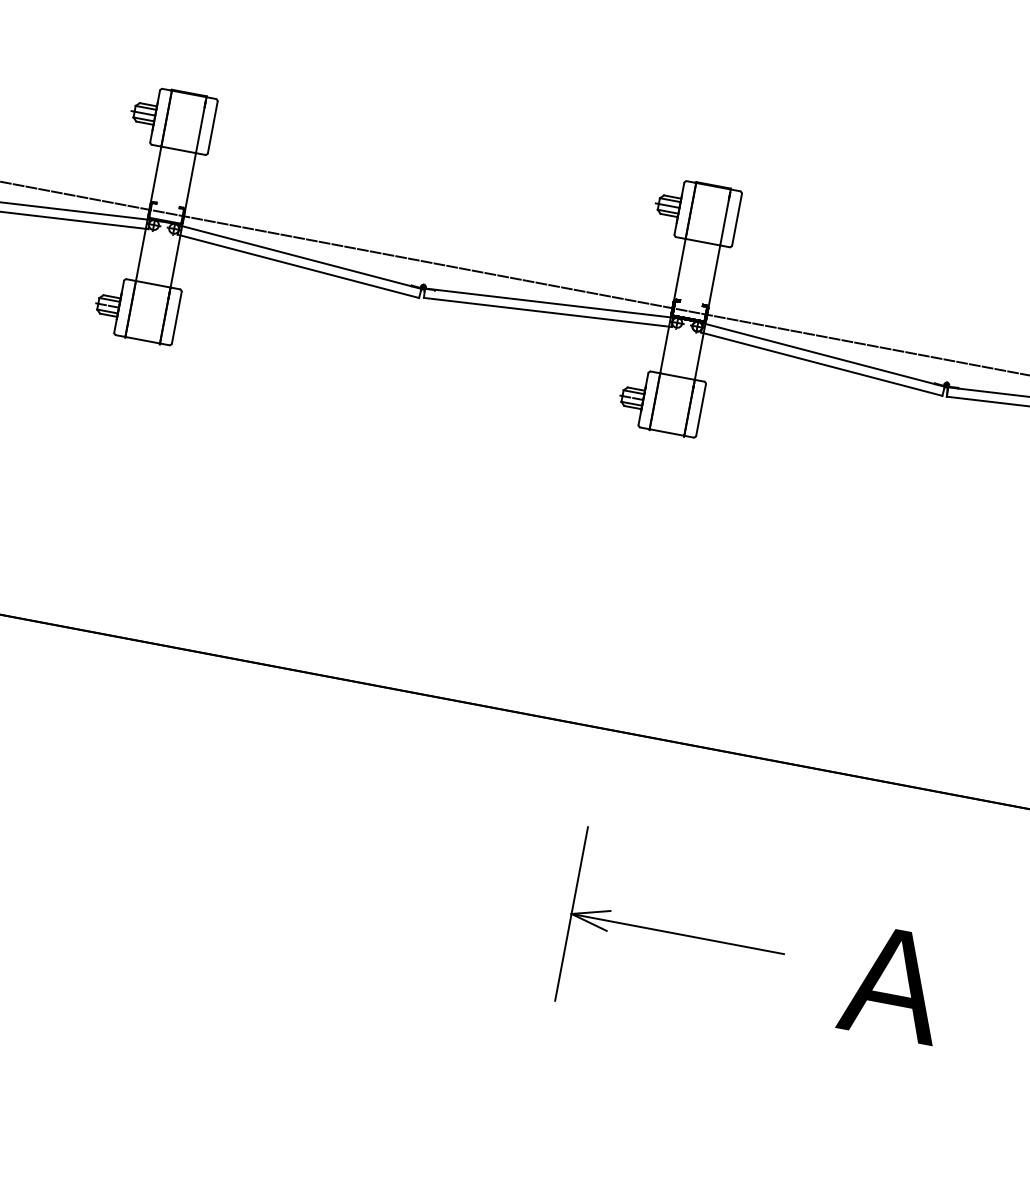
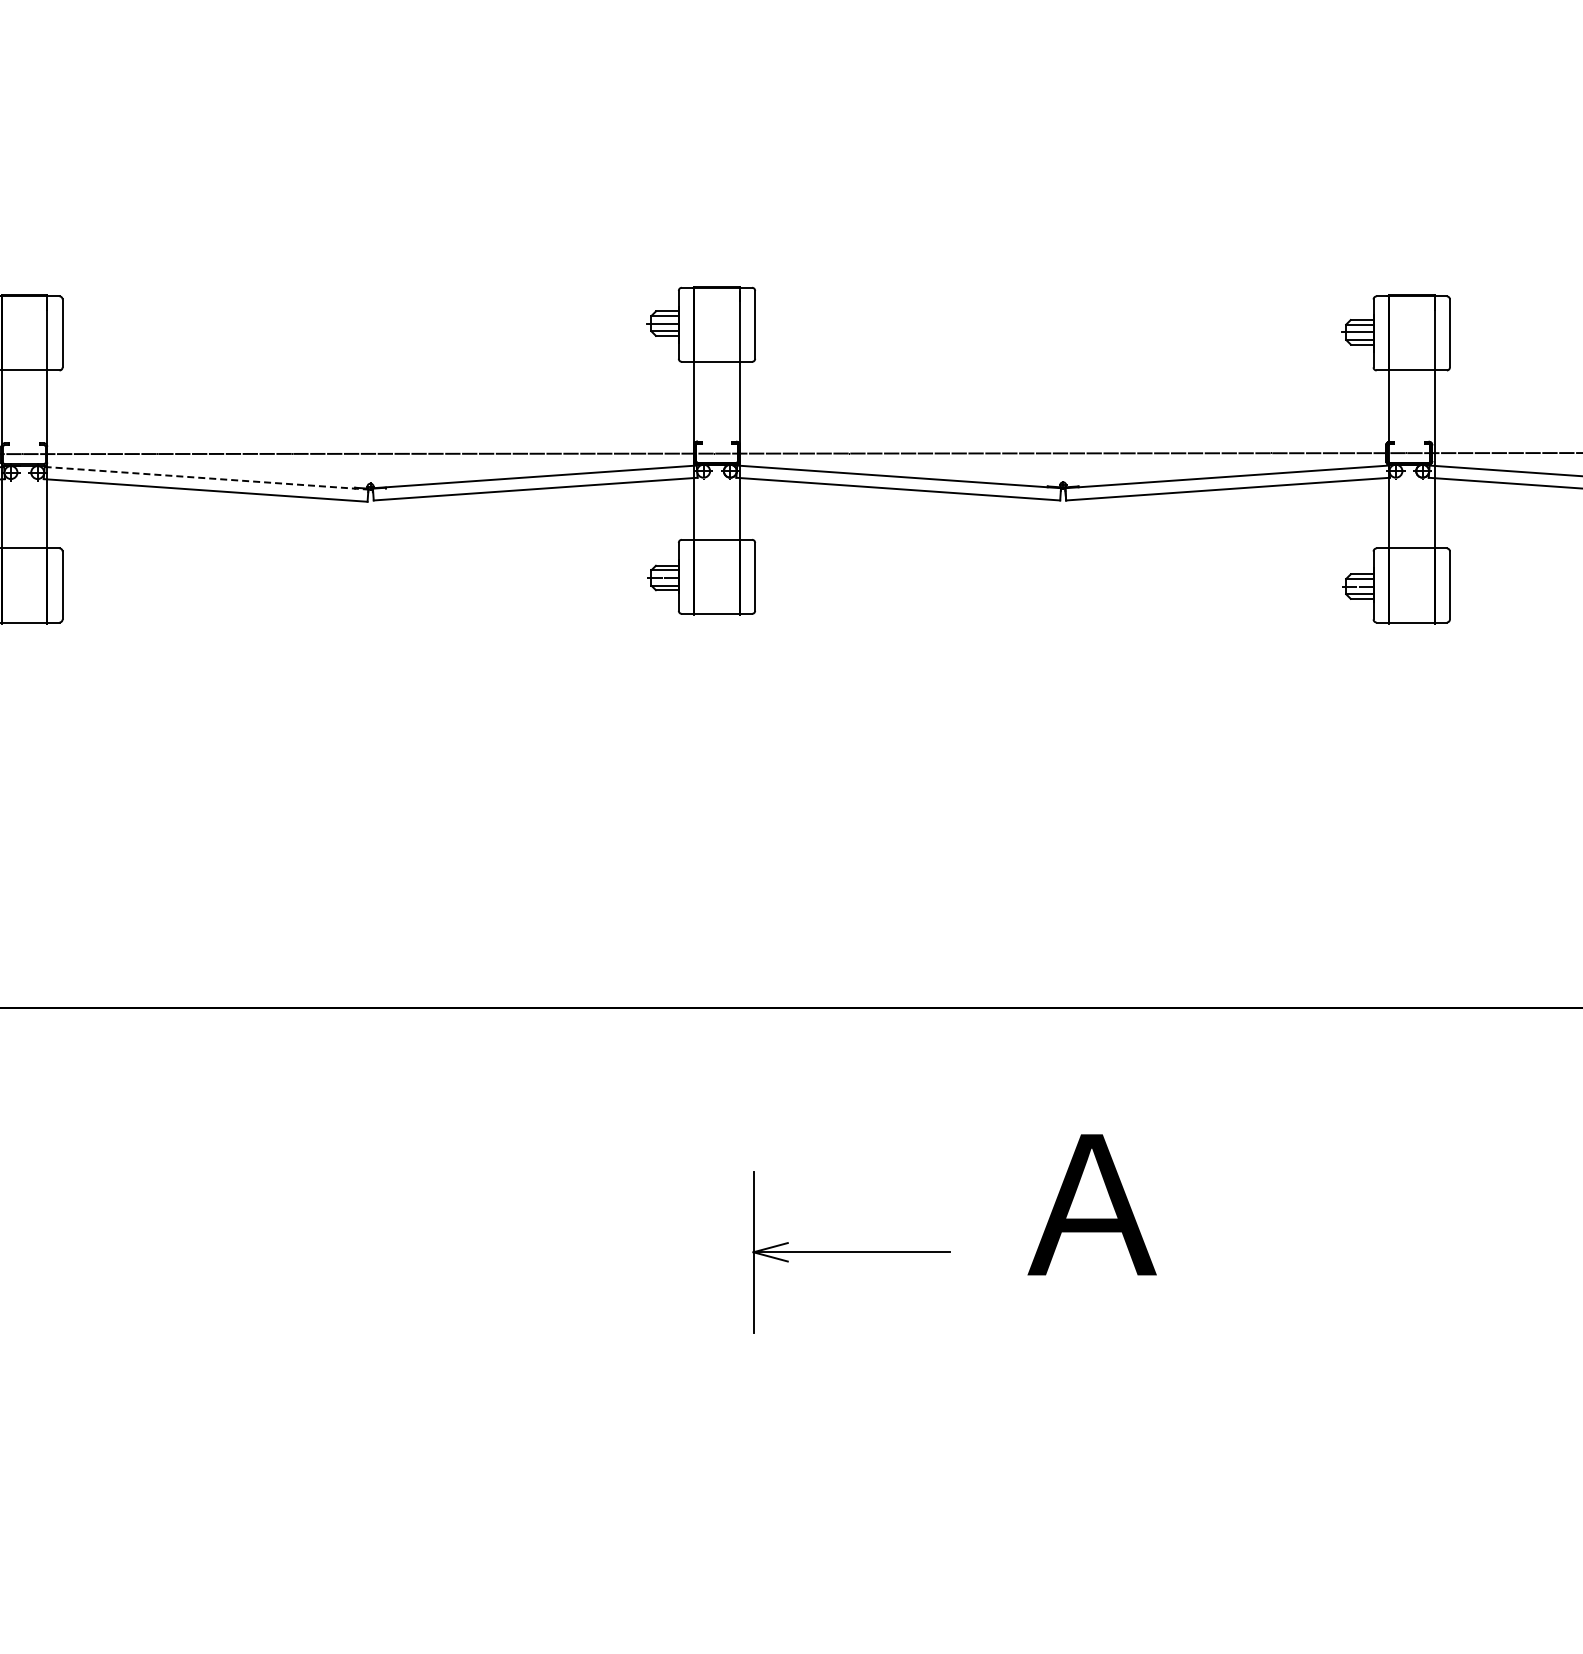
line: (301, 257) -> (207, 478), solid -> dashed
part: (677, 933) -> (851, 1251), size x0.7
text: (893, 983) -> (1091, 1204), moved

